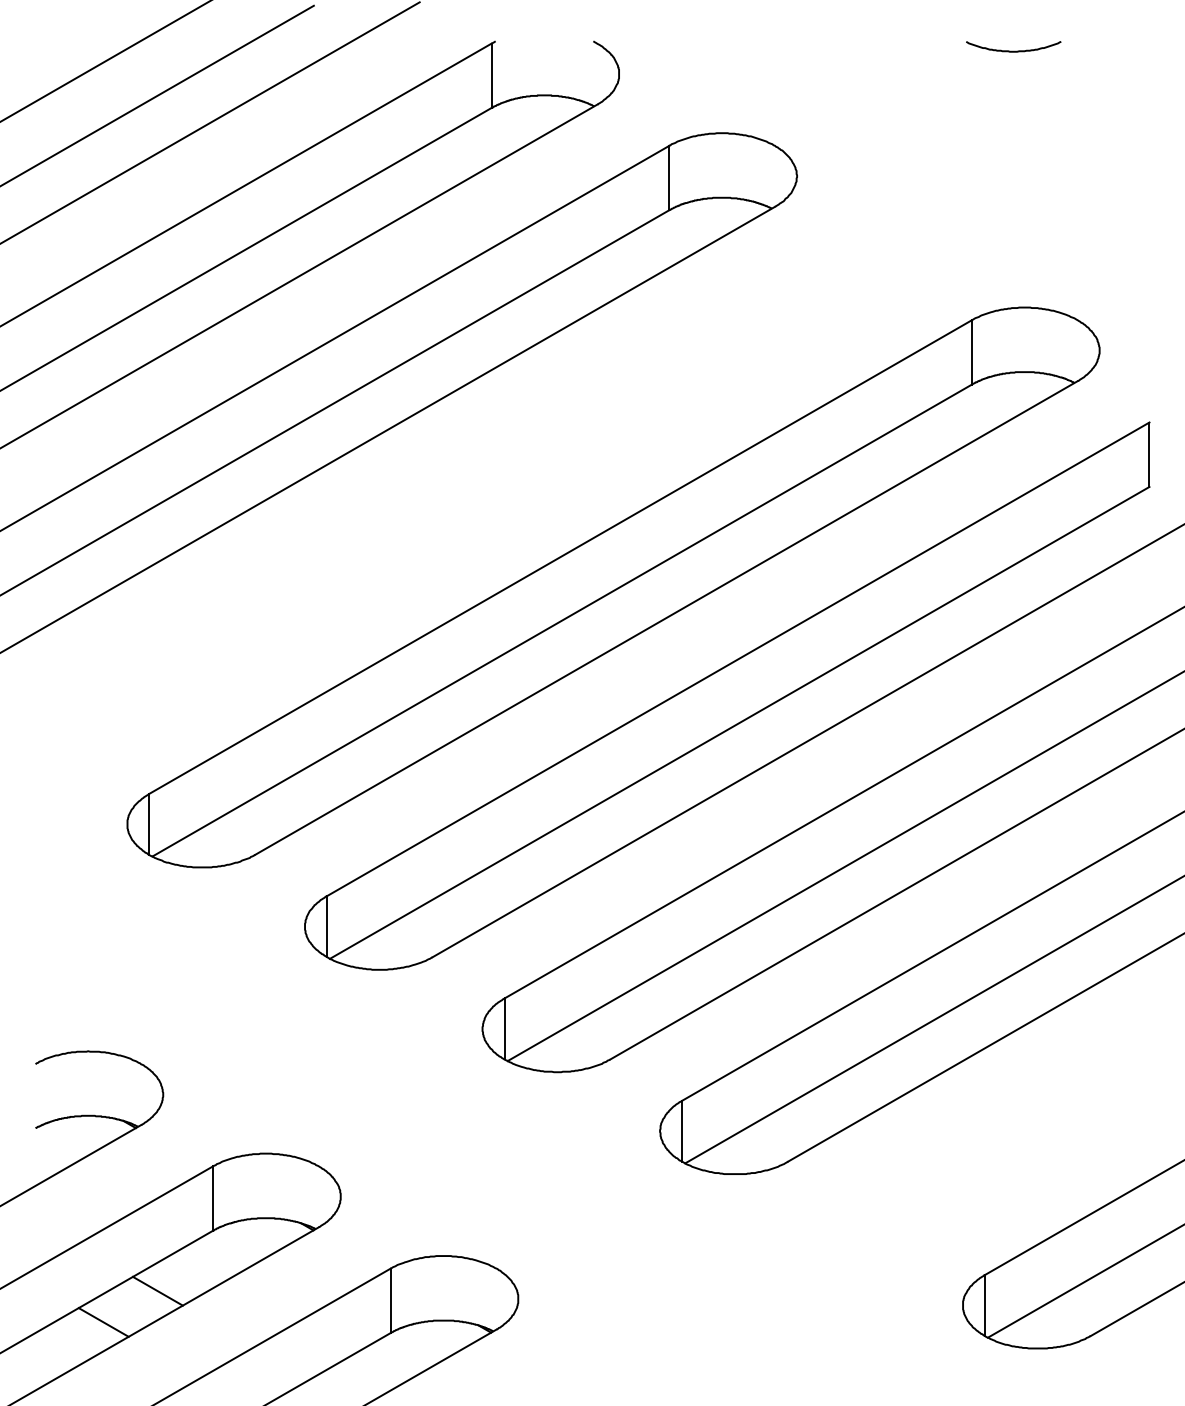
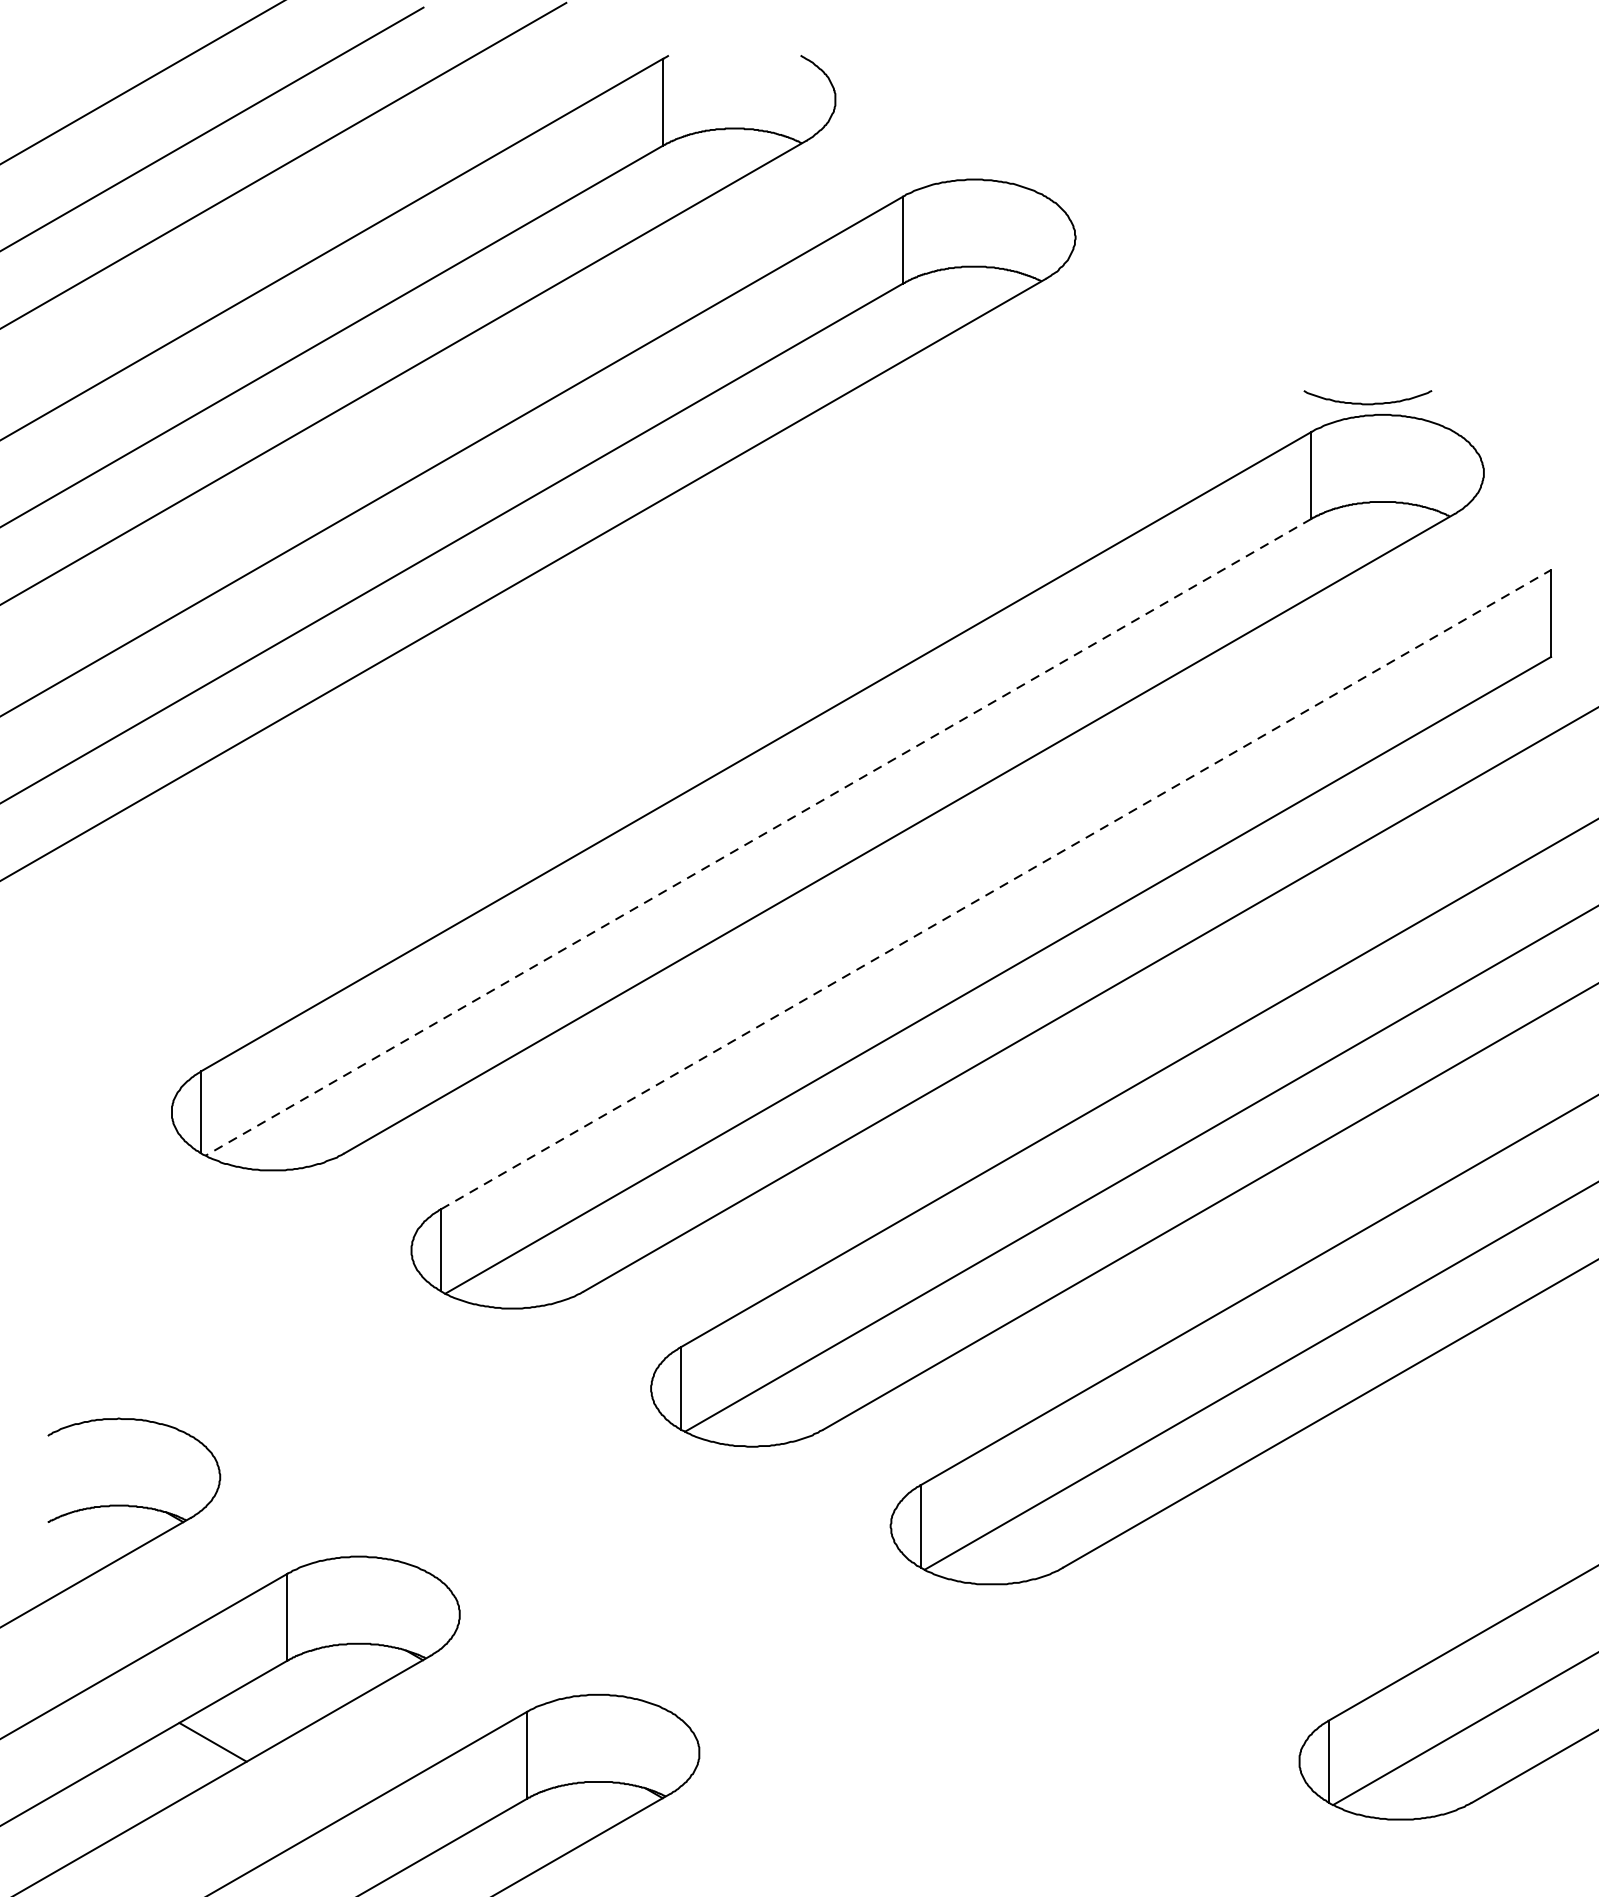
curve: (1013, 50) -> (1367, 402), moved
line: (562, 620) -> (759, 837), solid -> dashed
line: (738, 659) -> (996, 889), solid -> dashed
line: (103, 1322) -> (139, 1784), removed

